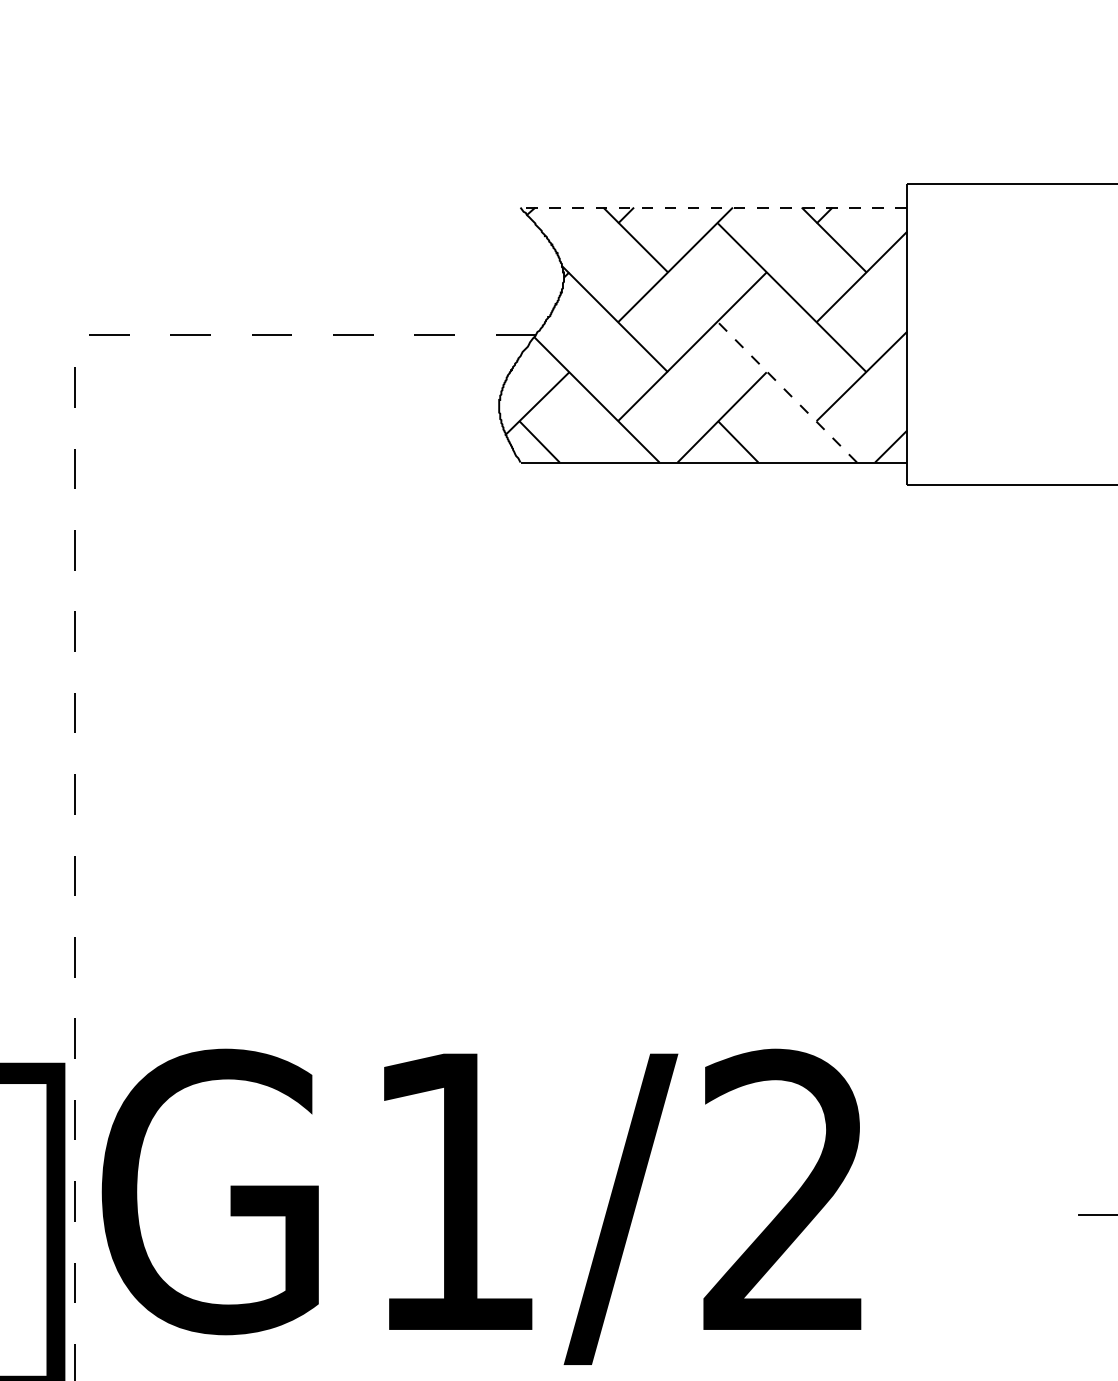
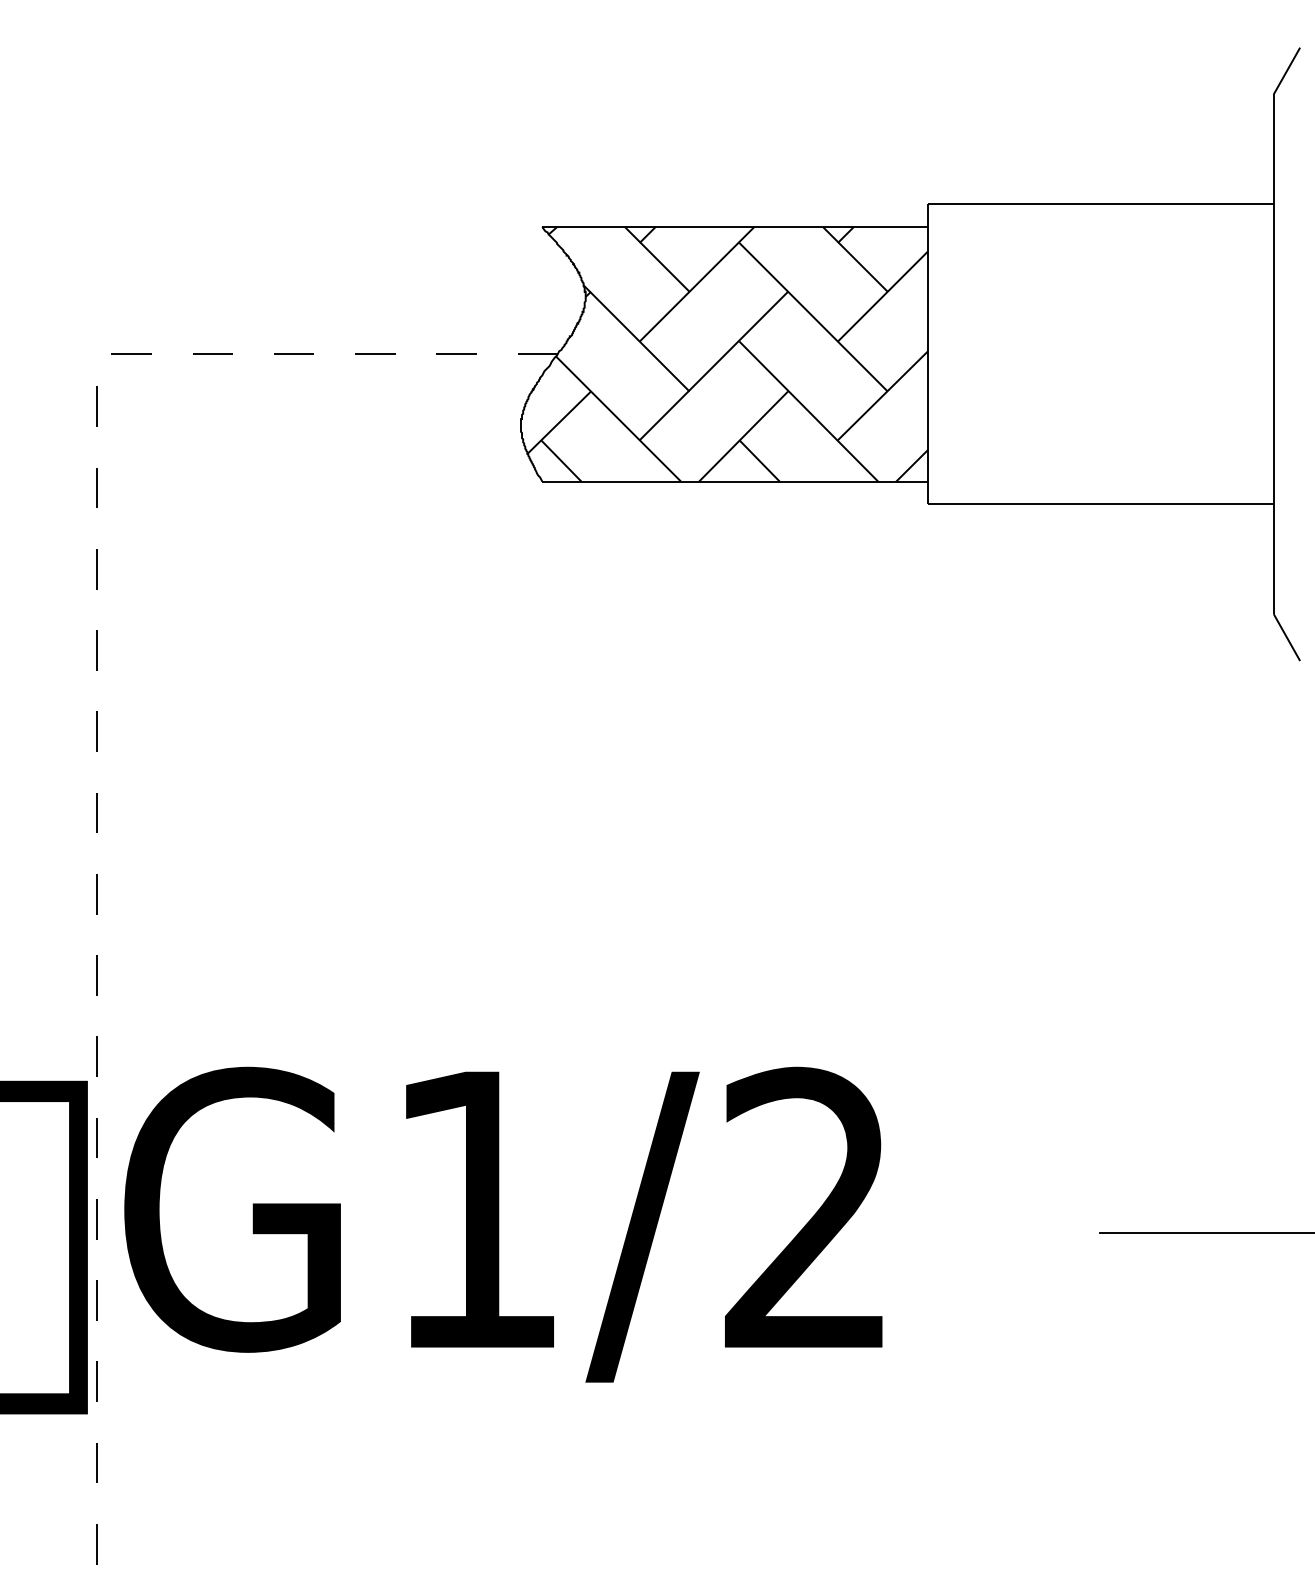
line: (714, 207) -> (735, 227), dashed -> solid
line: (787, 392) -> (808, 411), dashed -> solid

